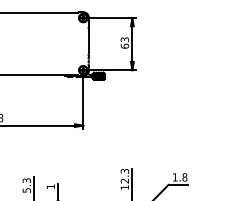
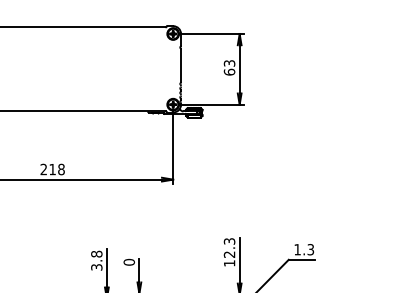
text: (184, 177) -> (310, 249), 1.8 -> 1.3
text: (26, 185) -> (96, 260), 5.3 -> 3.8
text: (50, 186) -> (129, 261), 1 -> 0

